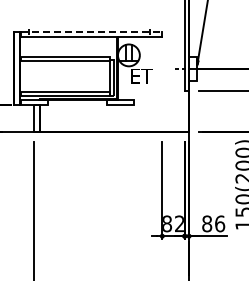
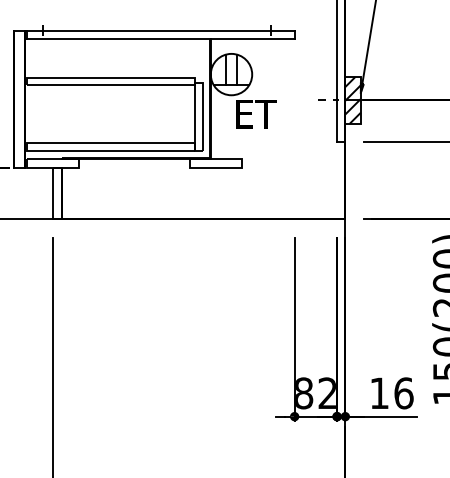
line: (91, 32) -> (160, 31), dashed -> solid
hatch: (193, 68) -> (353, 99), added
text: (207, 223) -> (380, 392), 86 -> 16

